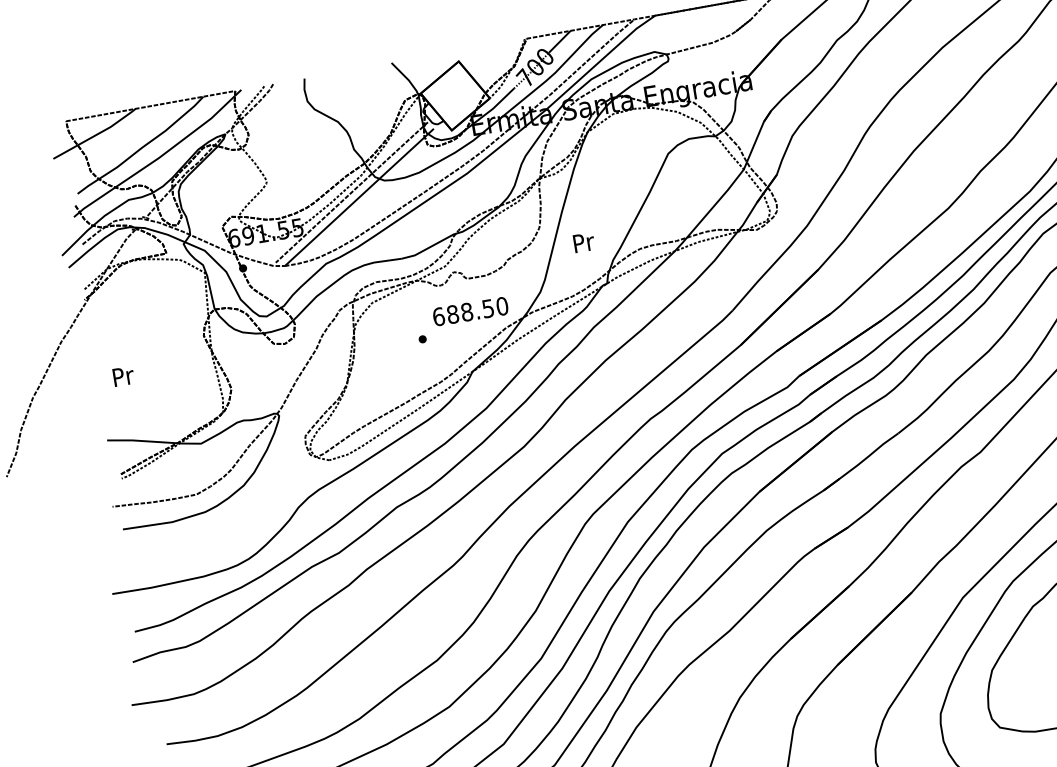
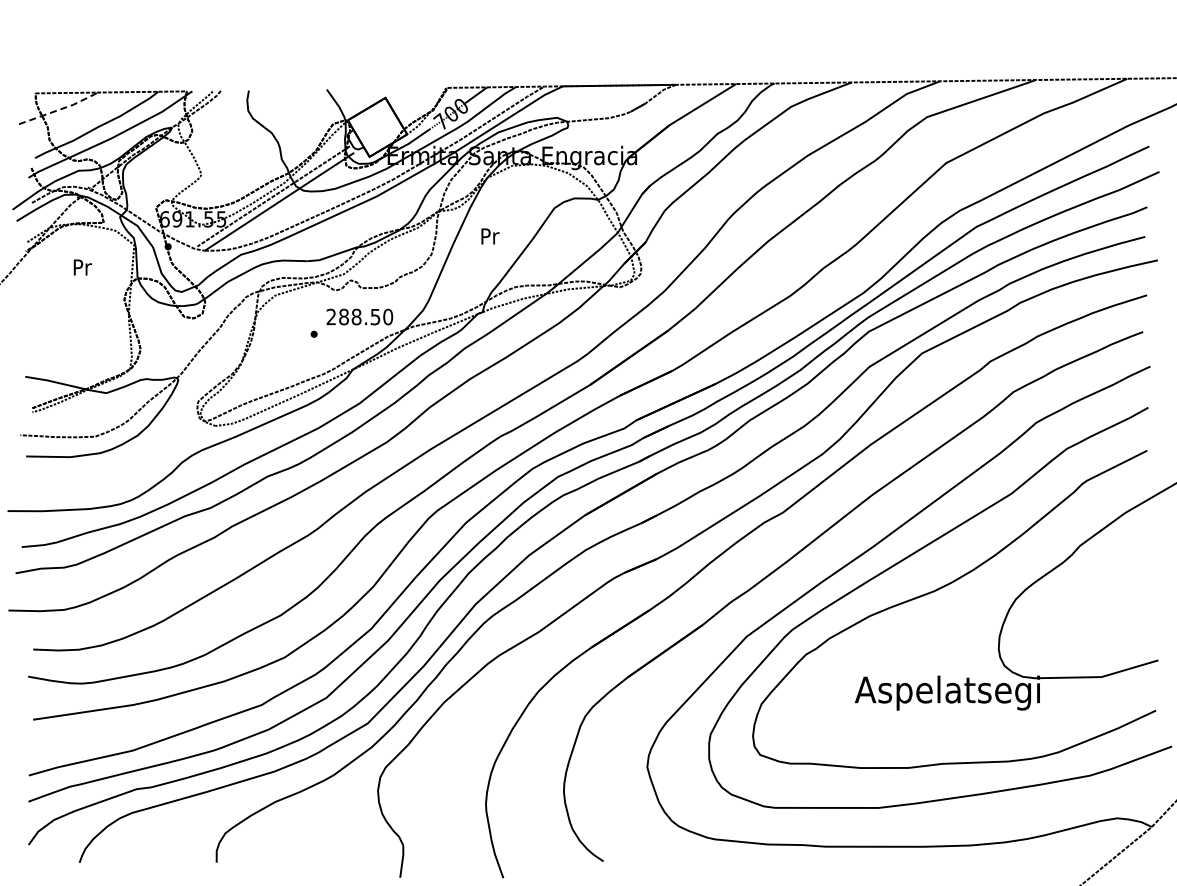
line: (97, 134) -> (60, 109), solid -> dashed
text: (584, 242) -> (490, 236), moved
text: (438, 316) -> (331, 316), 688.50 -> 288.50
text: (123, 376) -> (82, 267), moved

